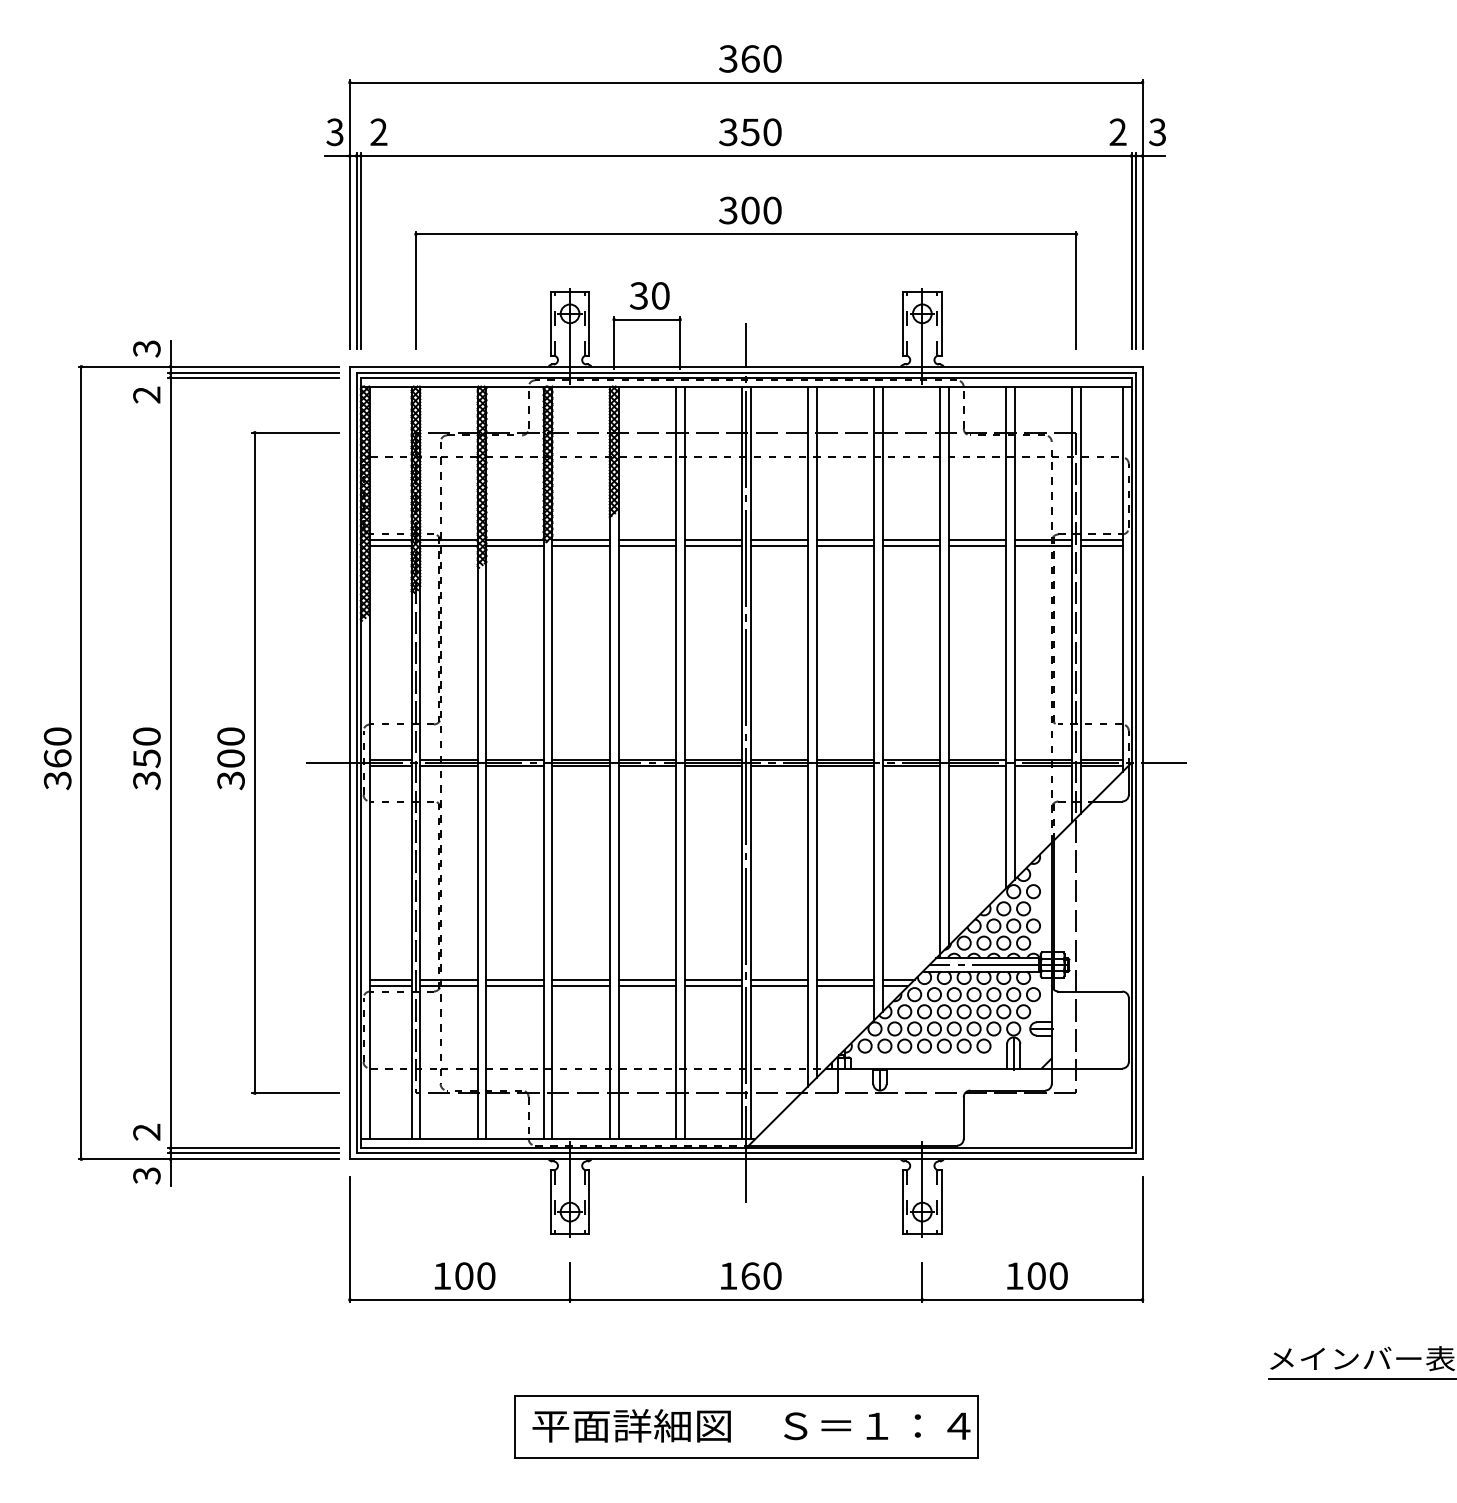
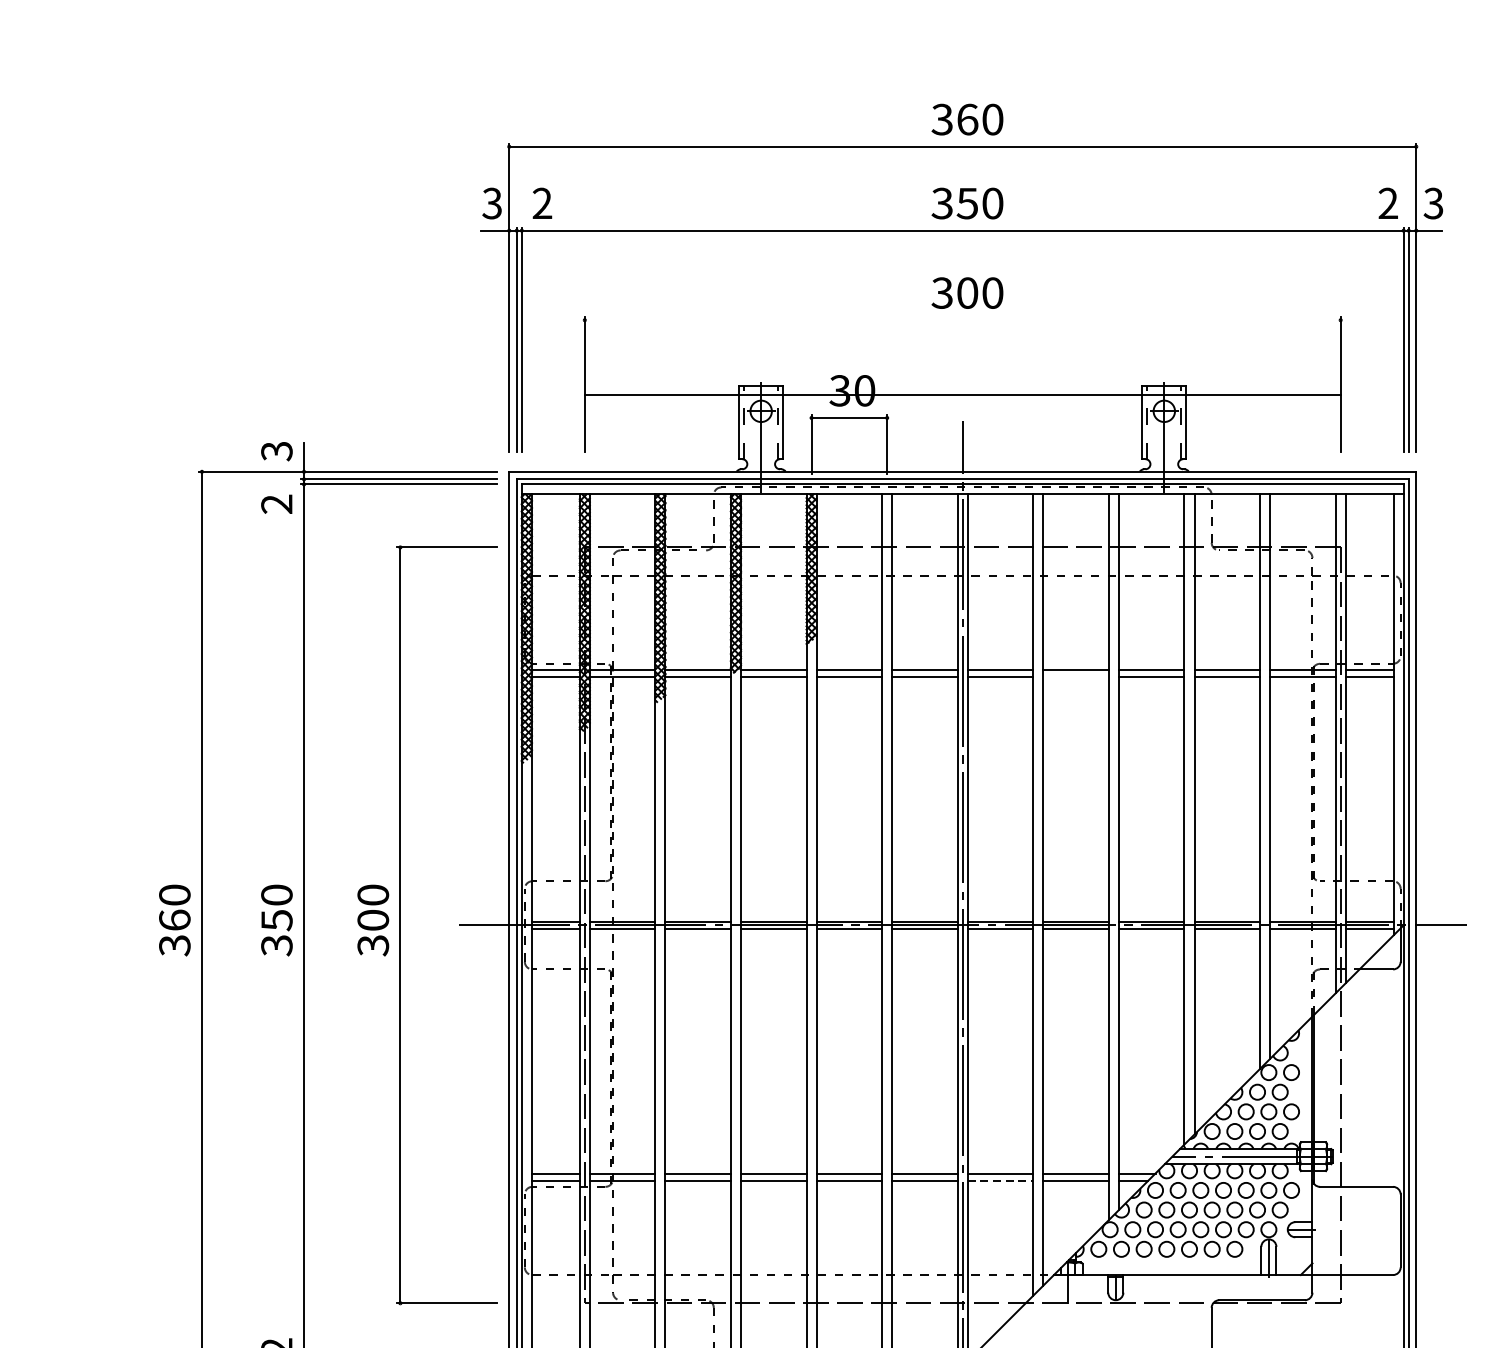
line: (745, 234) -> (961, 394), moved
line: (844, 546) -> (1075, 677), removed
line: (779, 986) -> (1000, 1181), solid -> dashed

